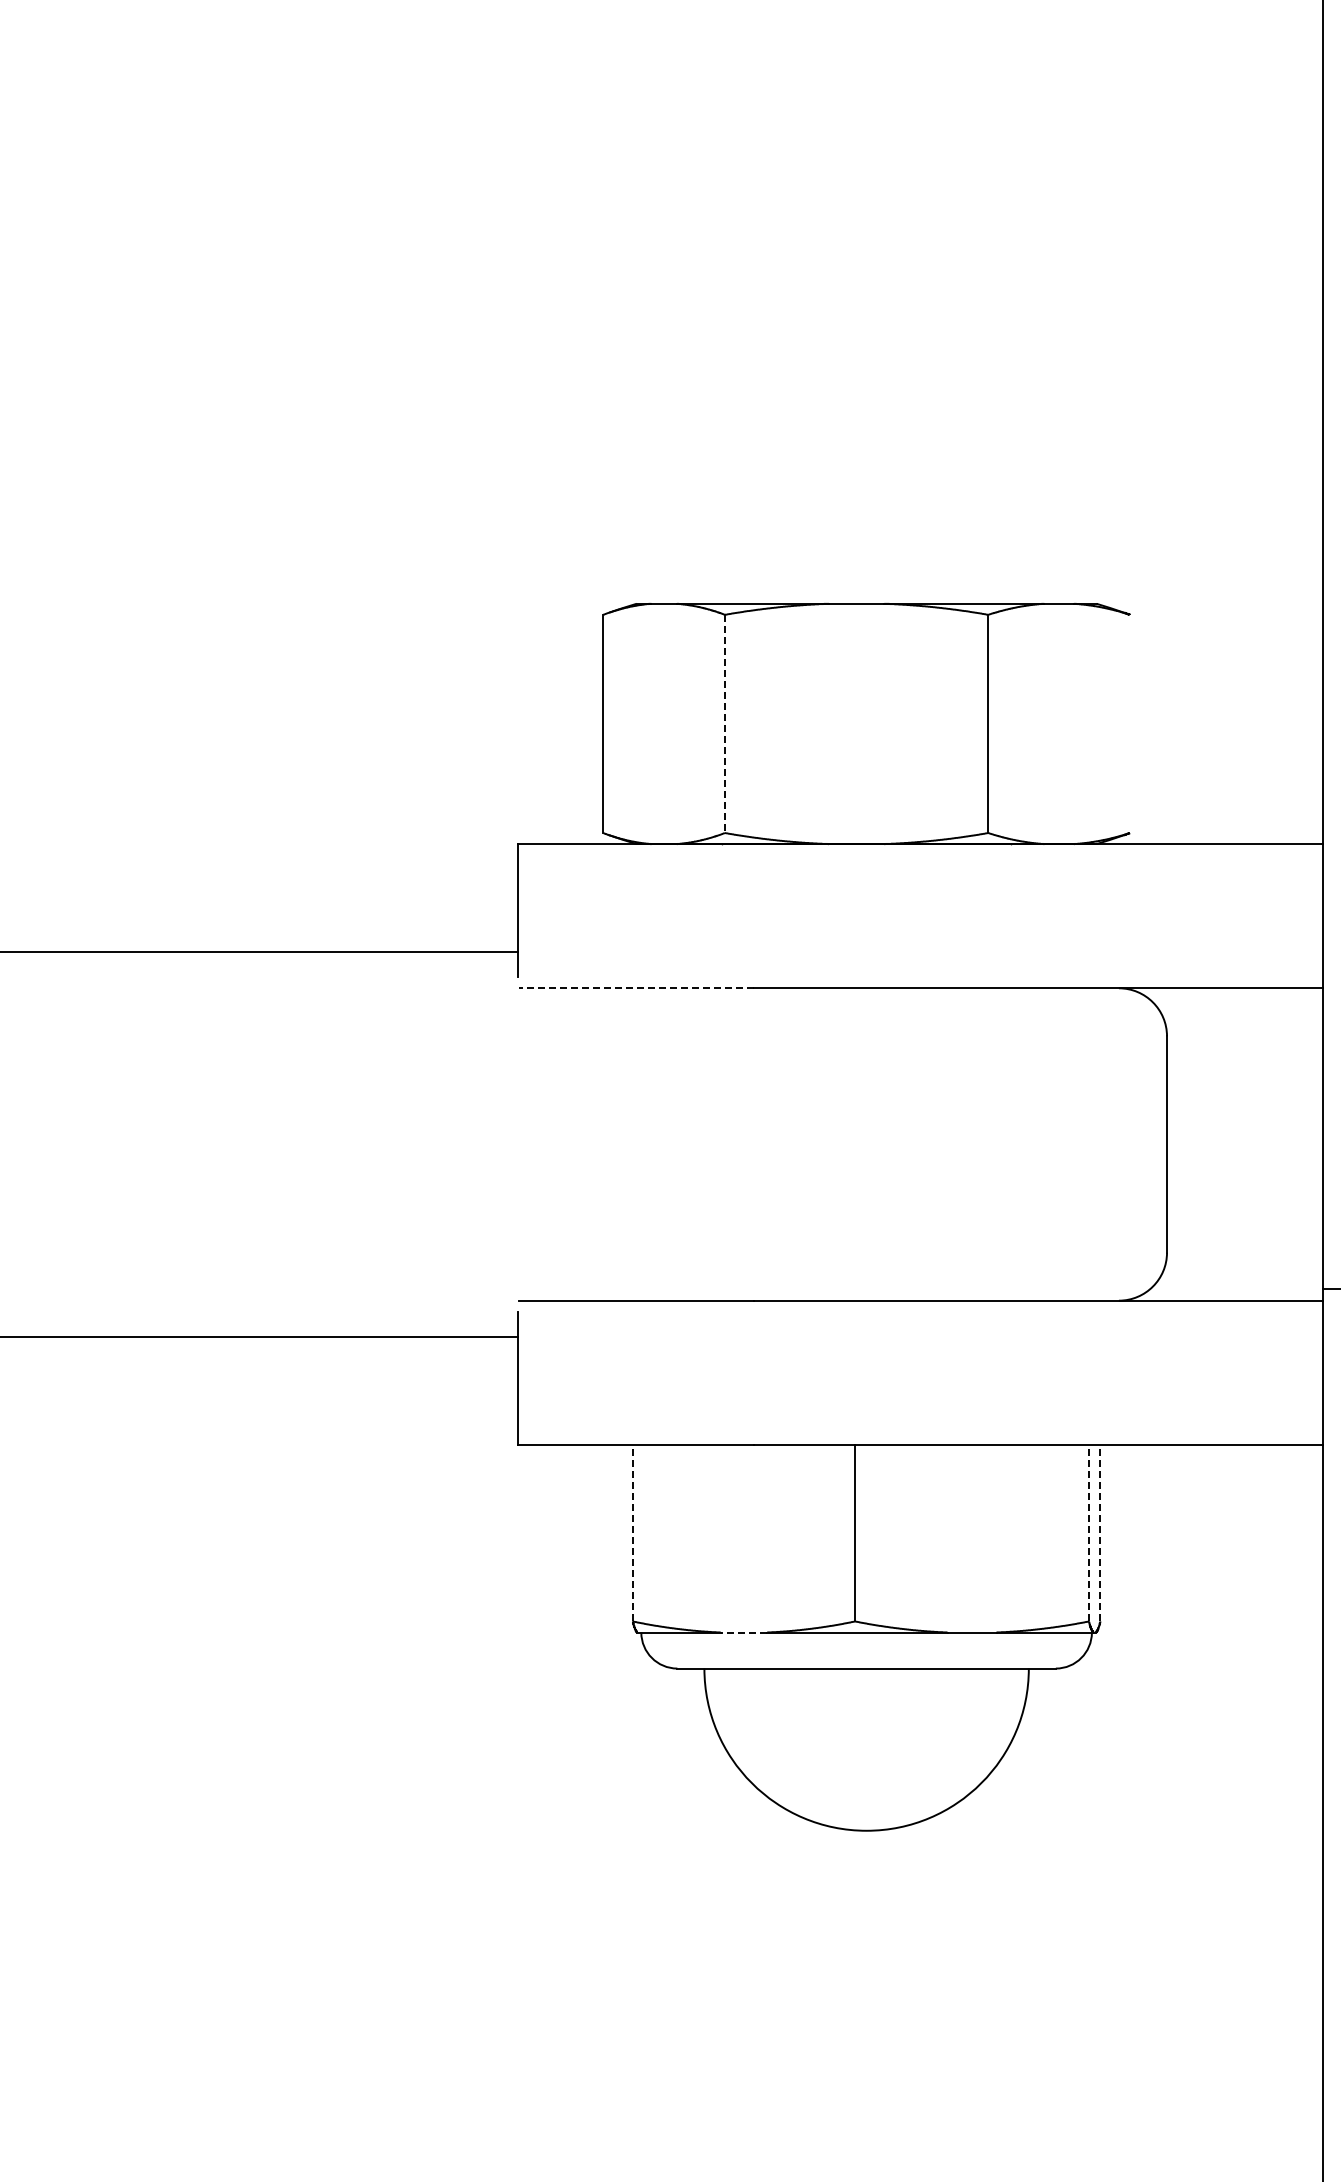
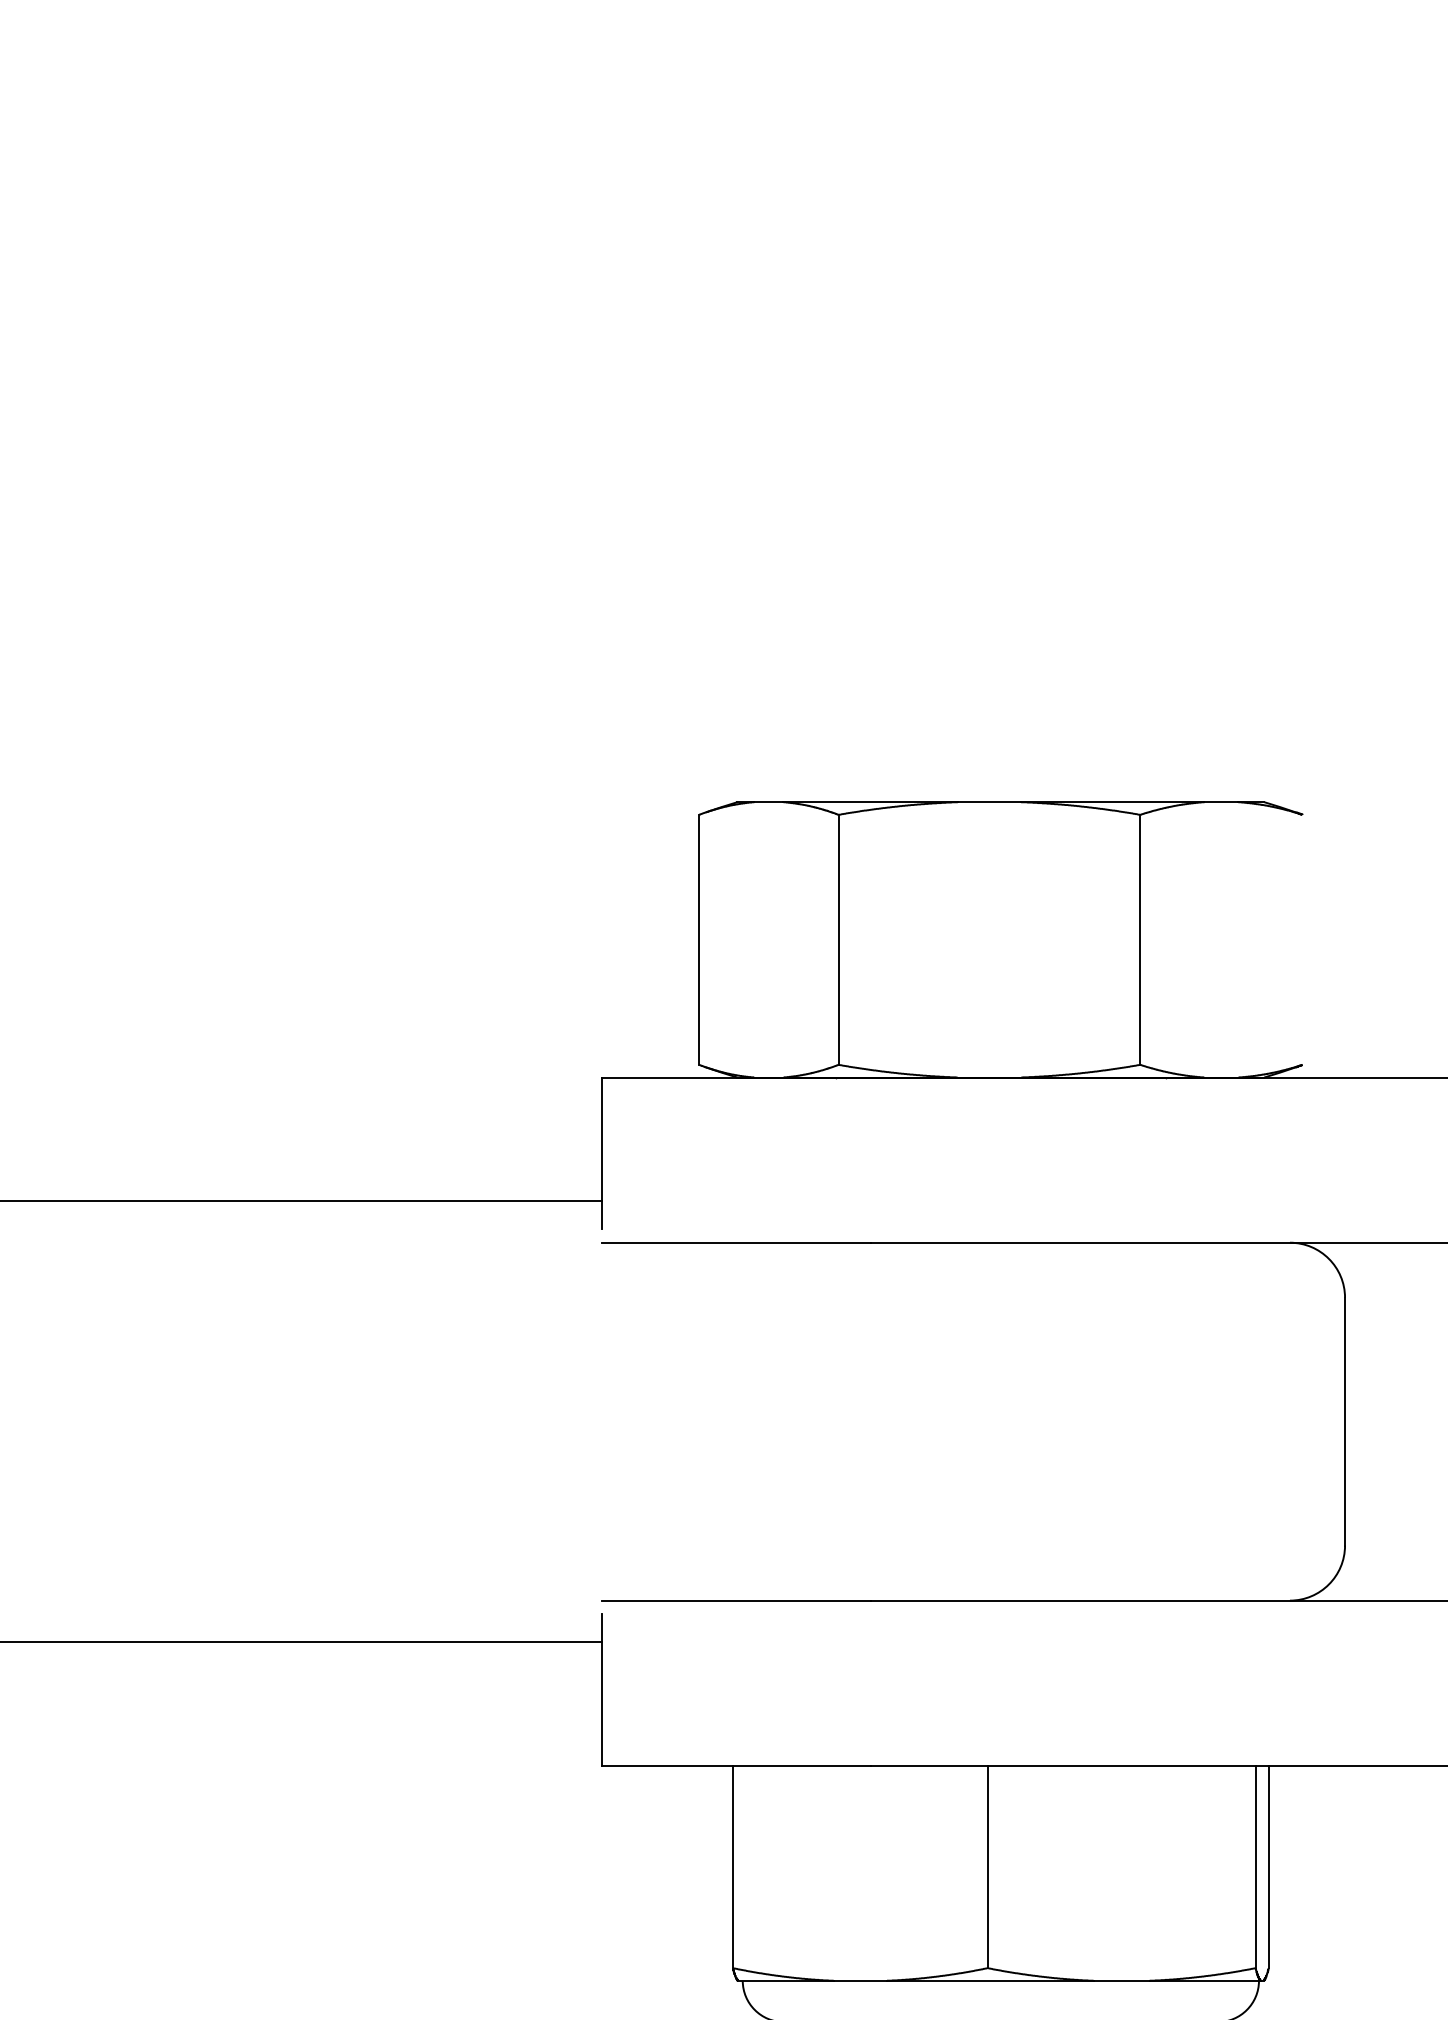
line: (724, 724) -> (838, 940), dashed -> solid
line: (635, 988) -> (736, 1242), dashed -> solid
line: (632, 1532) -> (732, 1866), dashed -> solid
line: (1088, 1532) -> (1255, 1866), dashed -> solid
line: (1100, 1532) -> (1268, 1866), dashed -> solid
line: (743, 1632) -> (859, 1980), dashed -> solid

